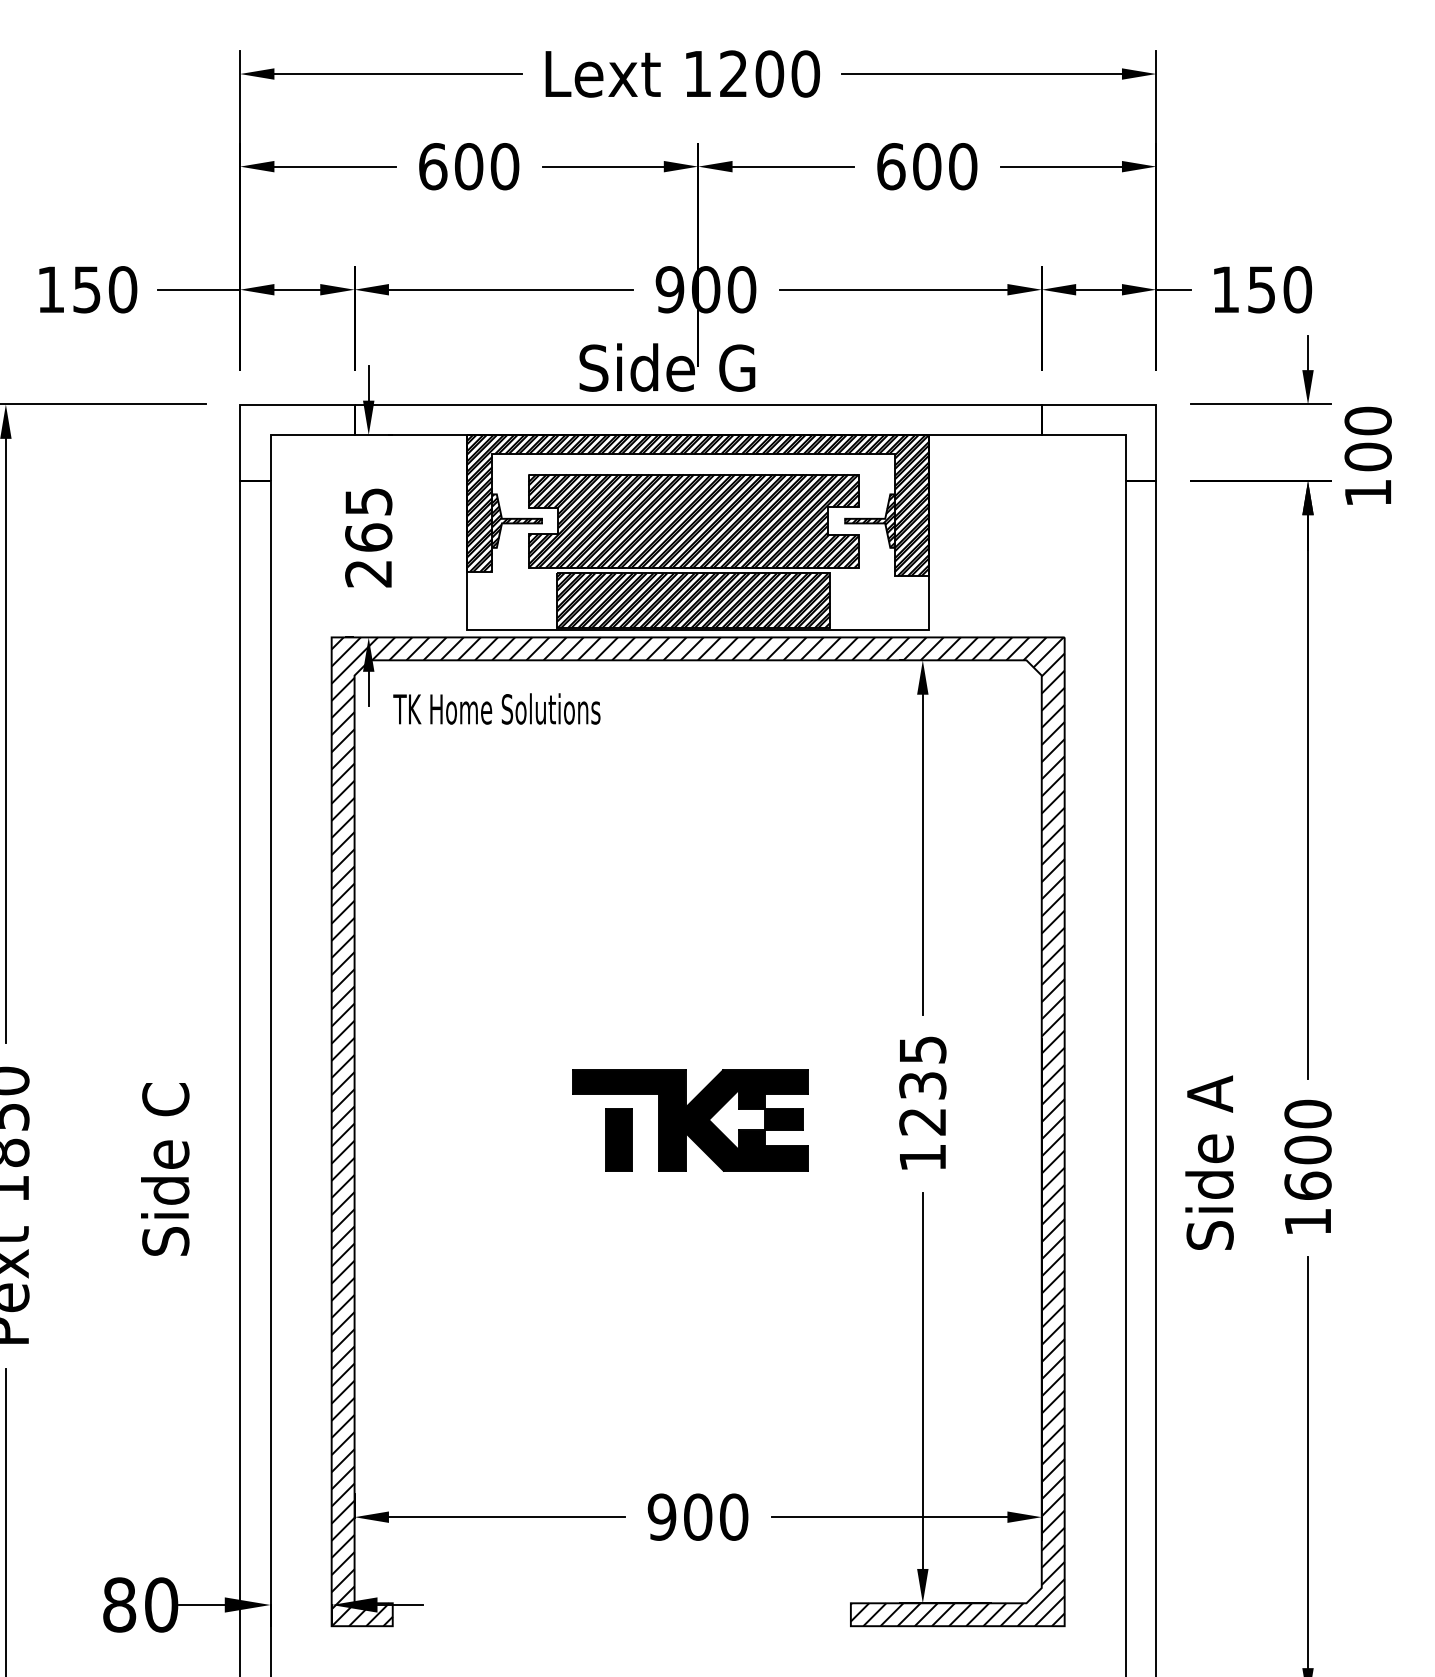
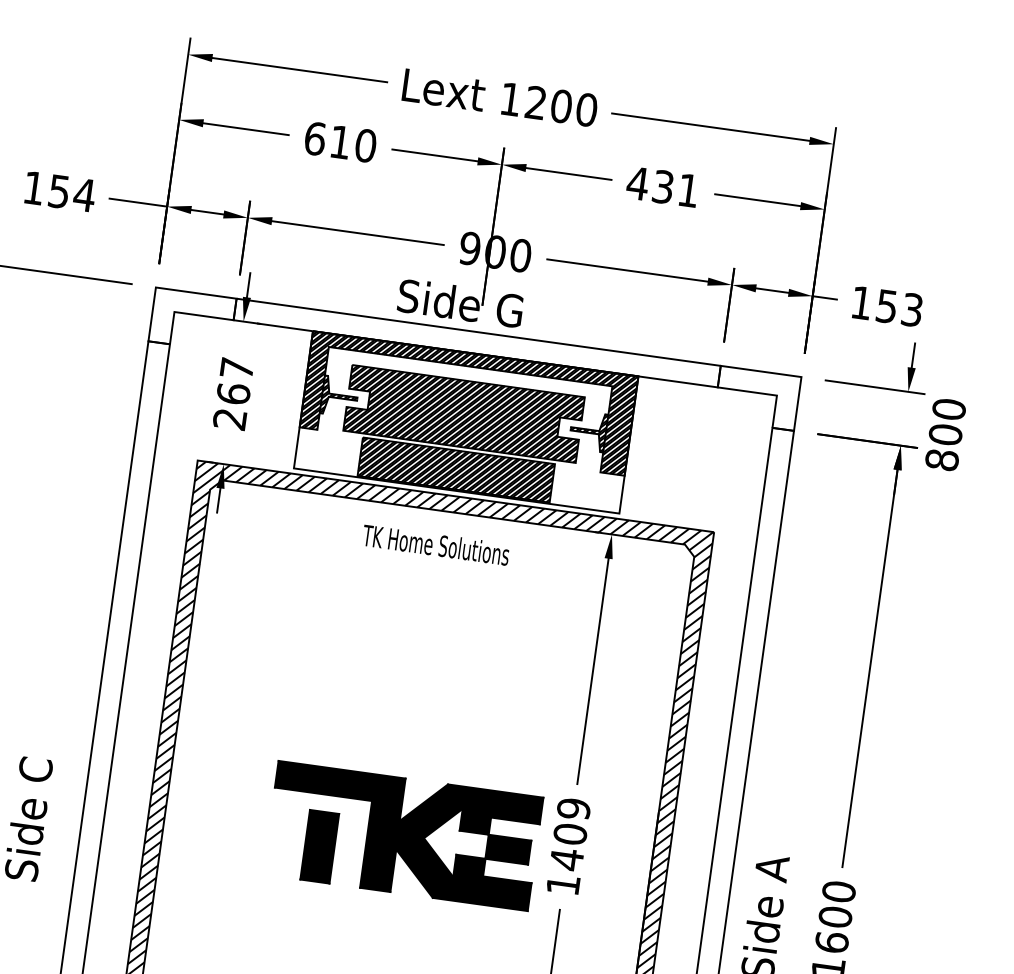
text: (469, 166) -> (340, 142), 600 -> 610
text: (926, 166) -> (662, 186), 600 -> 431
text: (122, 289) -> (84, 194), 150 -> 154
text: (1297, 289) -> (912, 309), 150 -> 153
text: (1367, 492) -> (941, 459), 100 -> 800
text: (368, 501) -> (236, 368), 265 -> 267
text: (496, 708) -> (435, 544), moved
text: (922, 1085) -> (570, 834), 1235 -> 1409
part: (690, 1120) -> (403, 835), size x1.6

